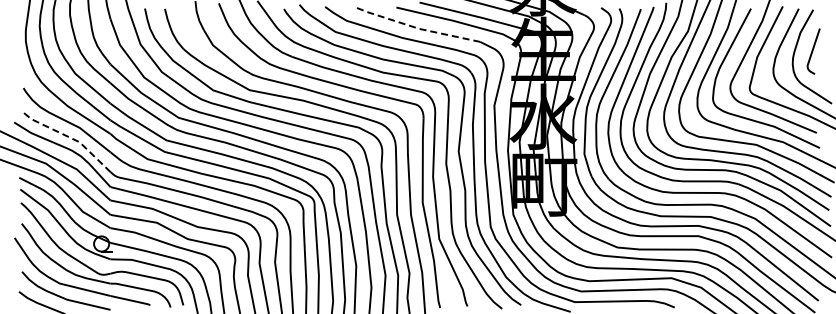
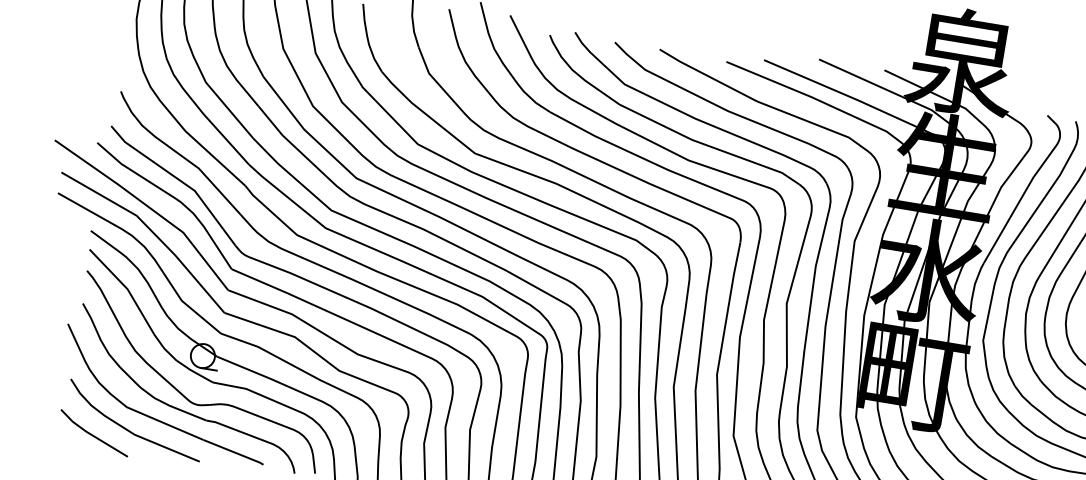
line: (415, 27) -> (751, 98), dashed -> solid
line: (68, 136) -> (178, 178), dashed -> solid

